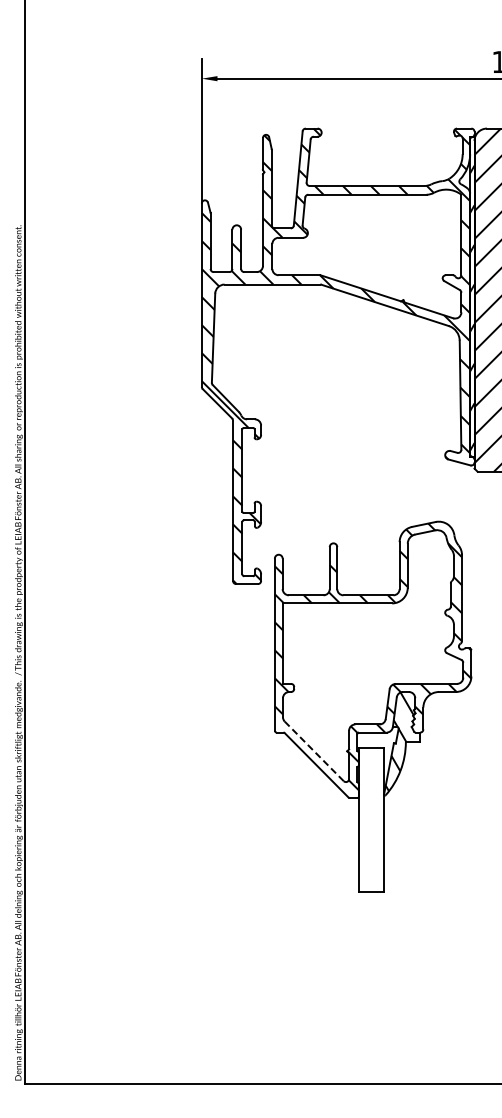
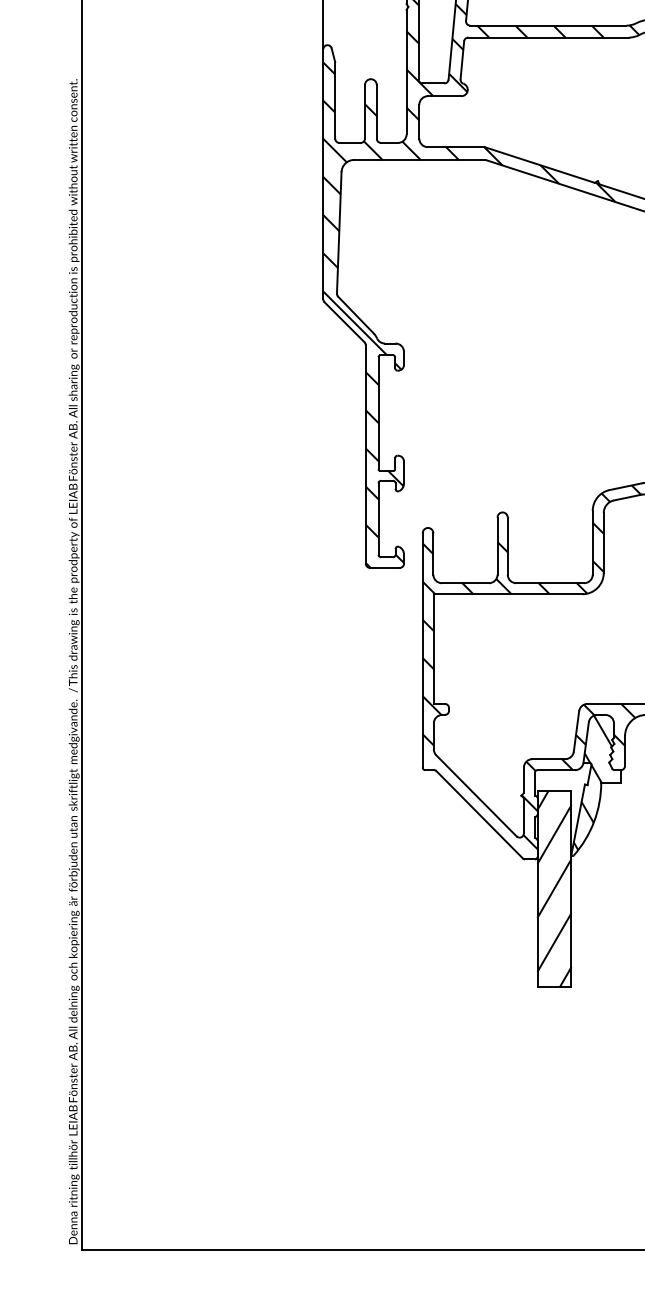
line: (314, 751) -> (476, 795), dashed -> solid
hatch: (371, 819) -> (554, 888), added

